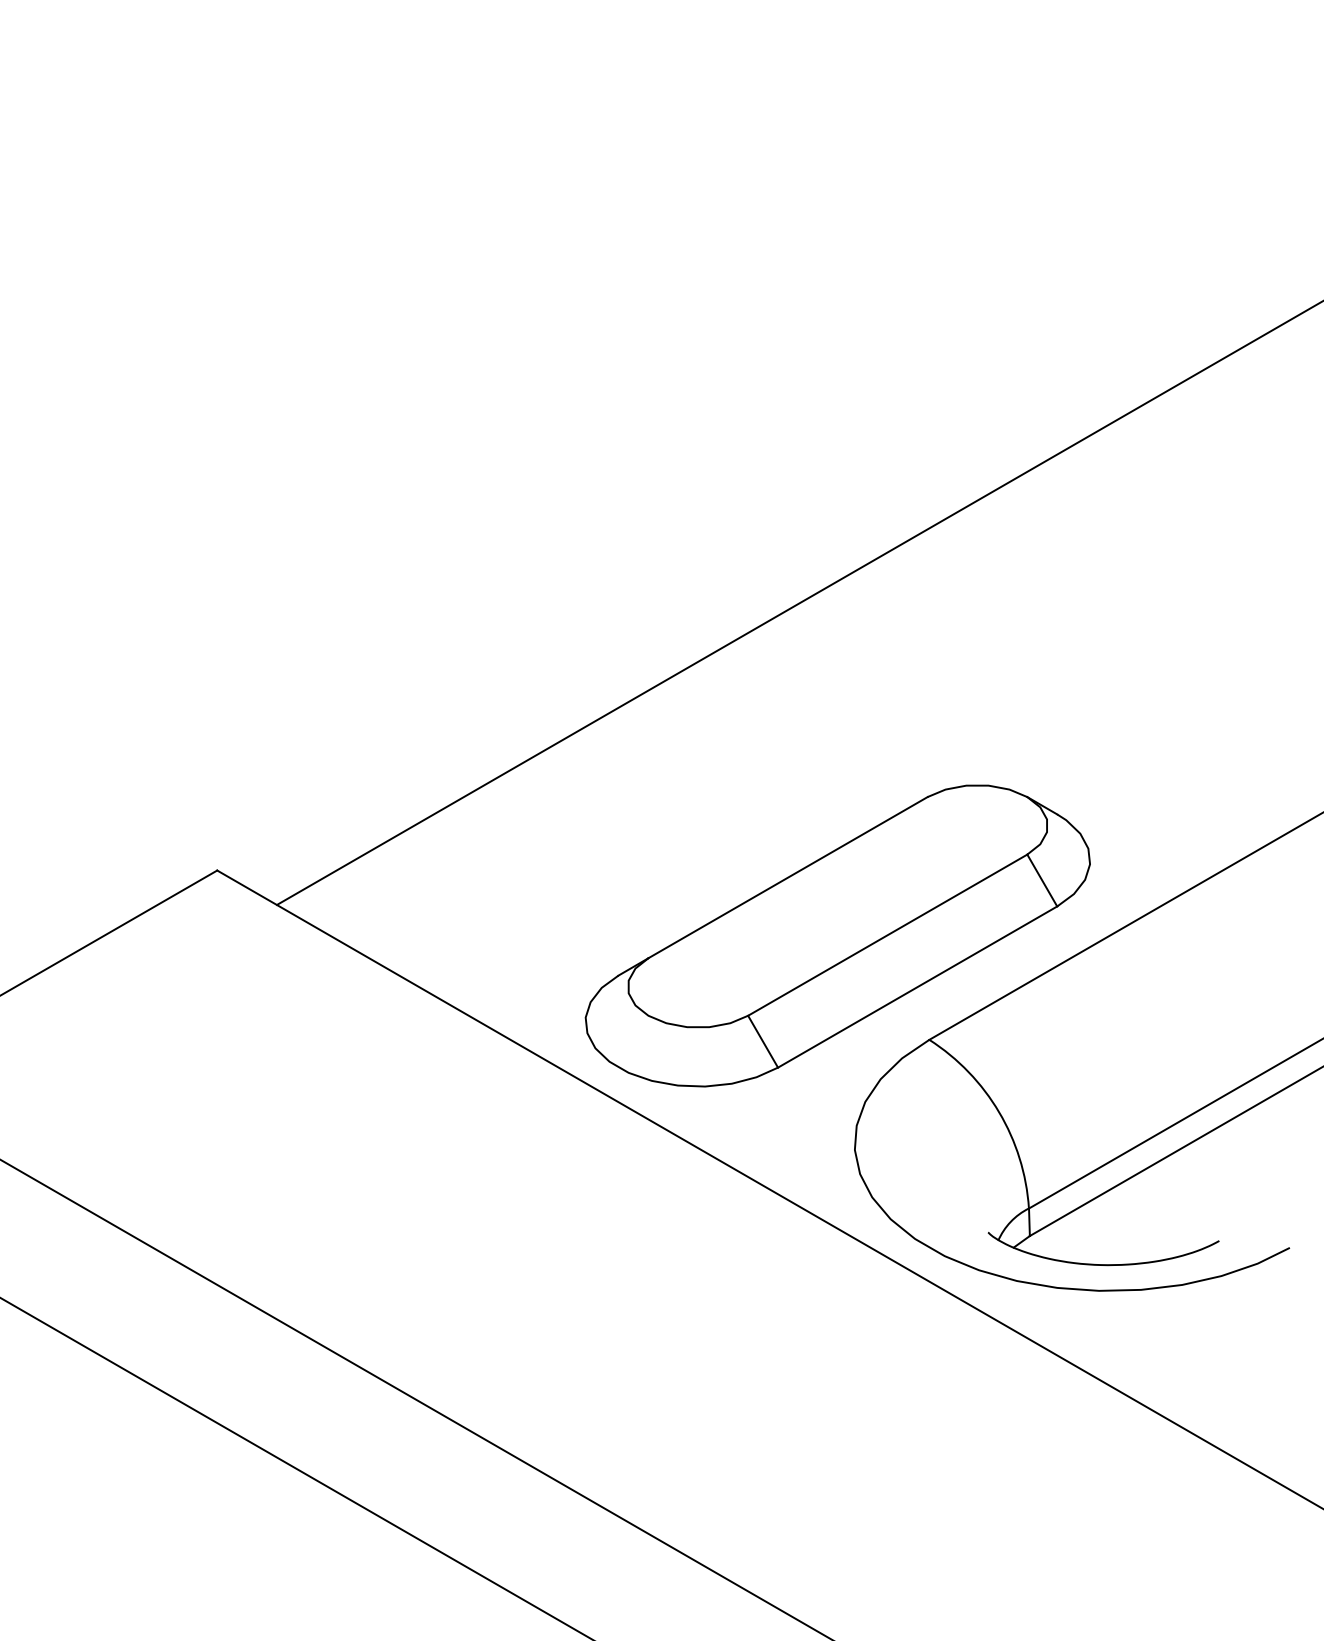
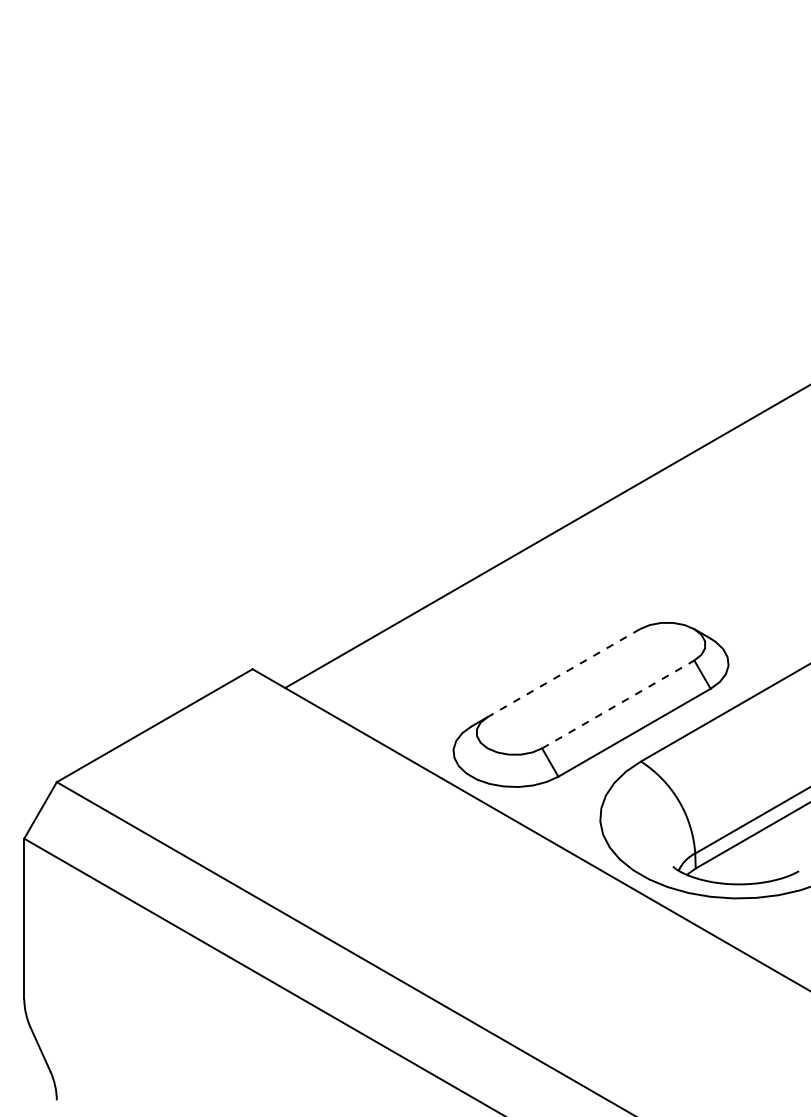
line: (787, 878) -> (563, 673), solid -> dashed
line: (888, 935) -> (618, 704), solid -> dashed

